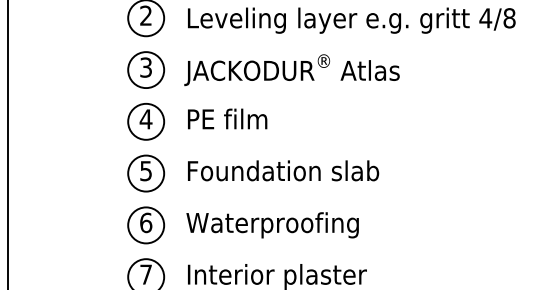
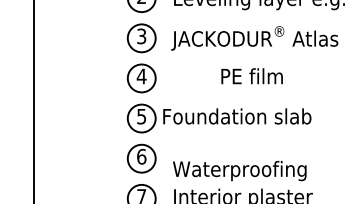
text: (227, 118) -> (252, 75), moved
text: (283, 170) -> (237, 116), moved
text: (272, 225) -> (239, 171), moved

